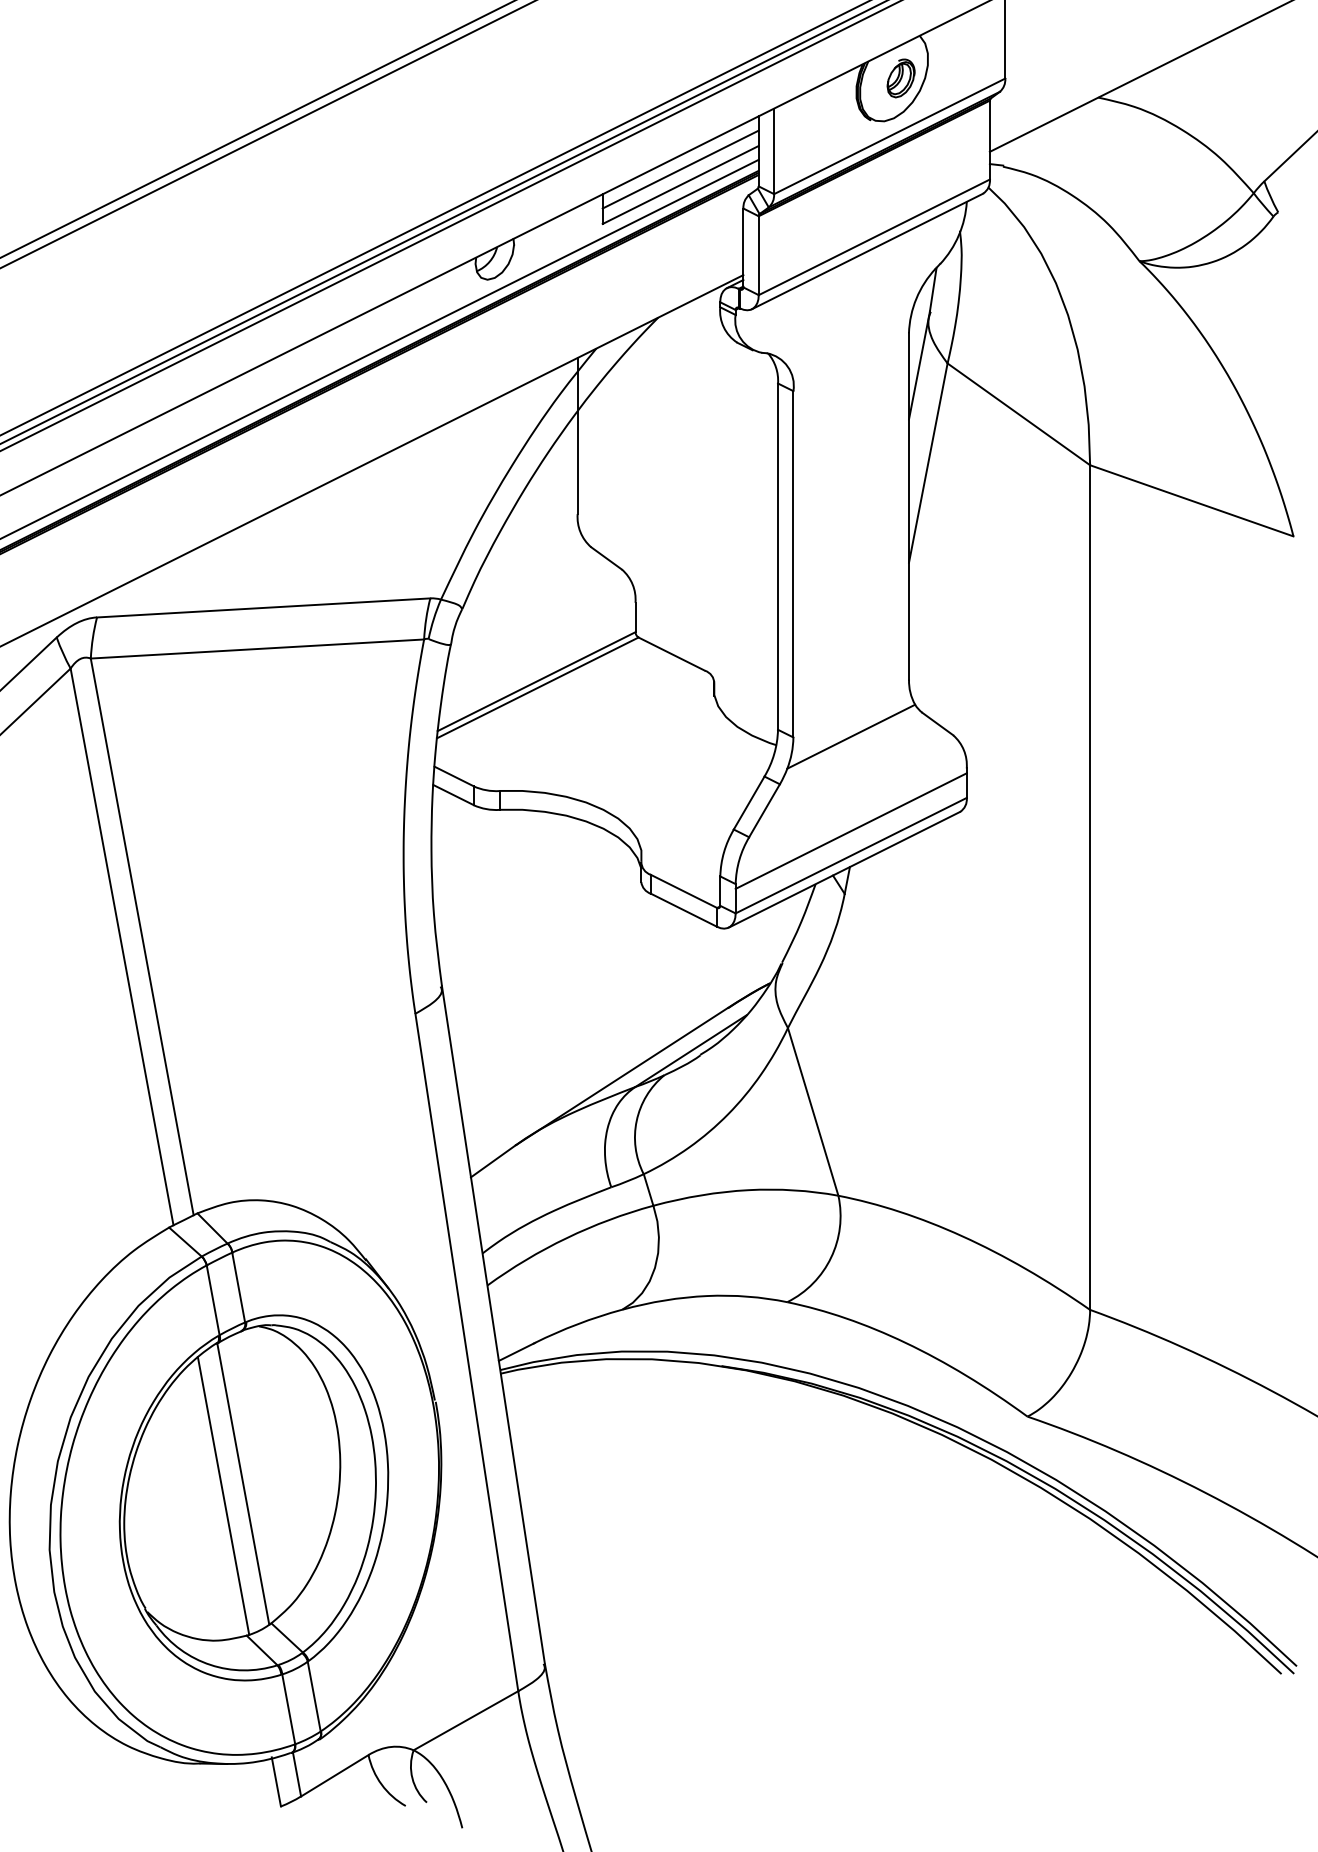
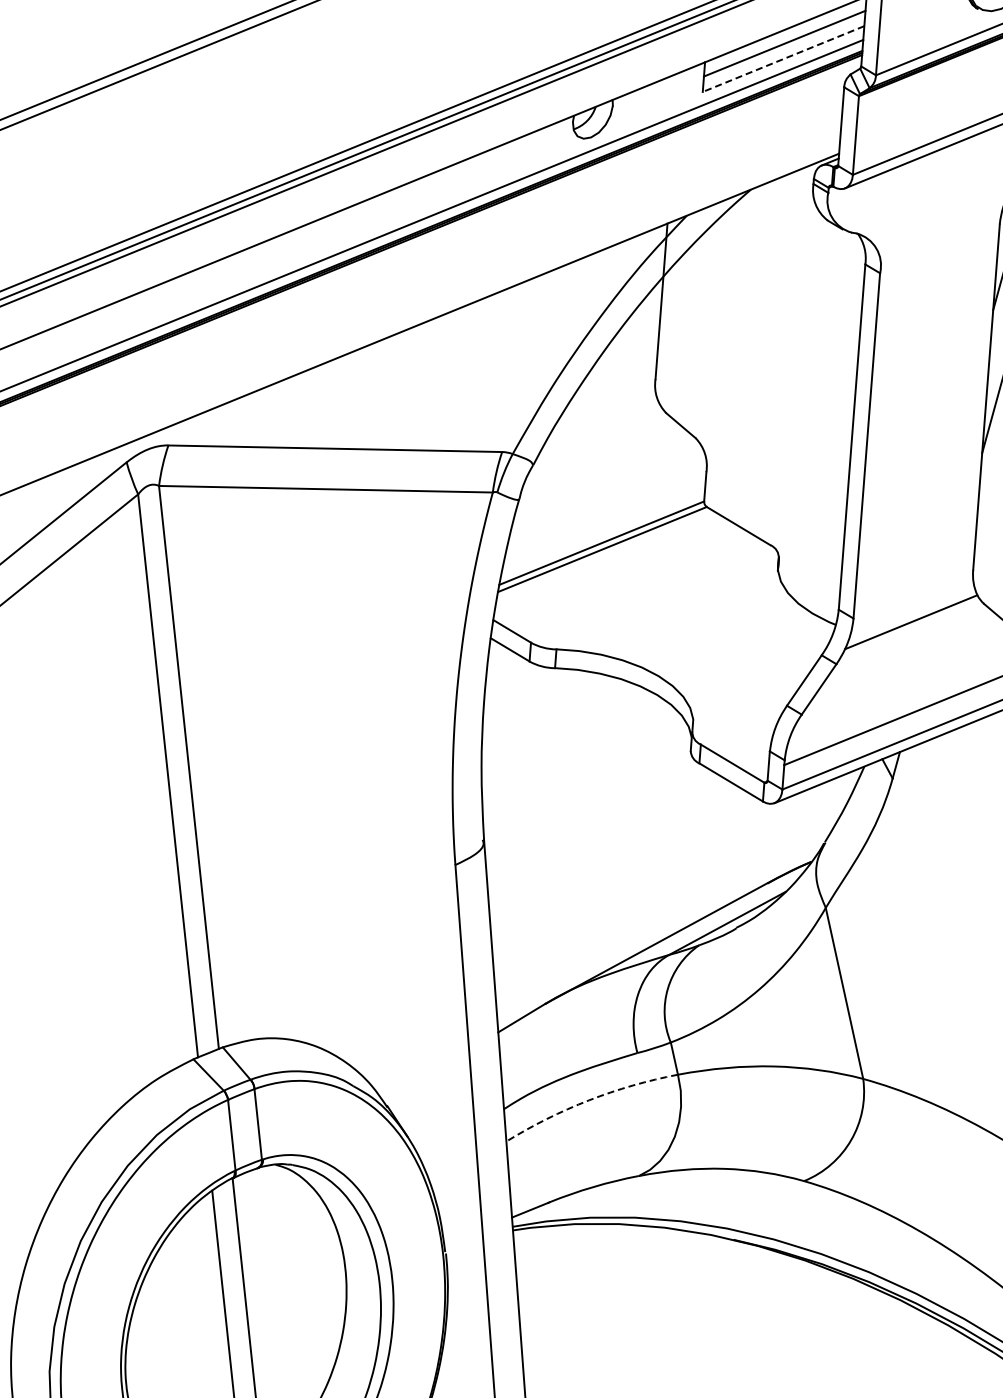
line: (680, 185) -> (783, 59), solid -> dashed
arc: (566, 1238) -> (588, 1100), solid -> dashed

